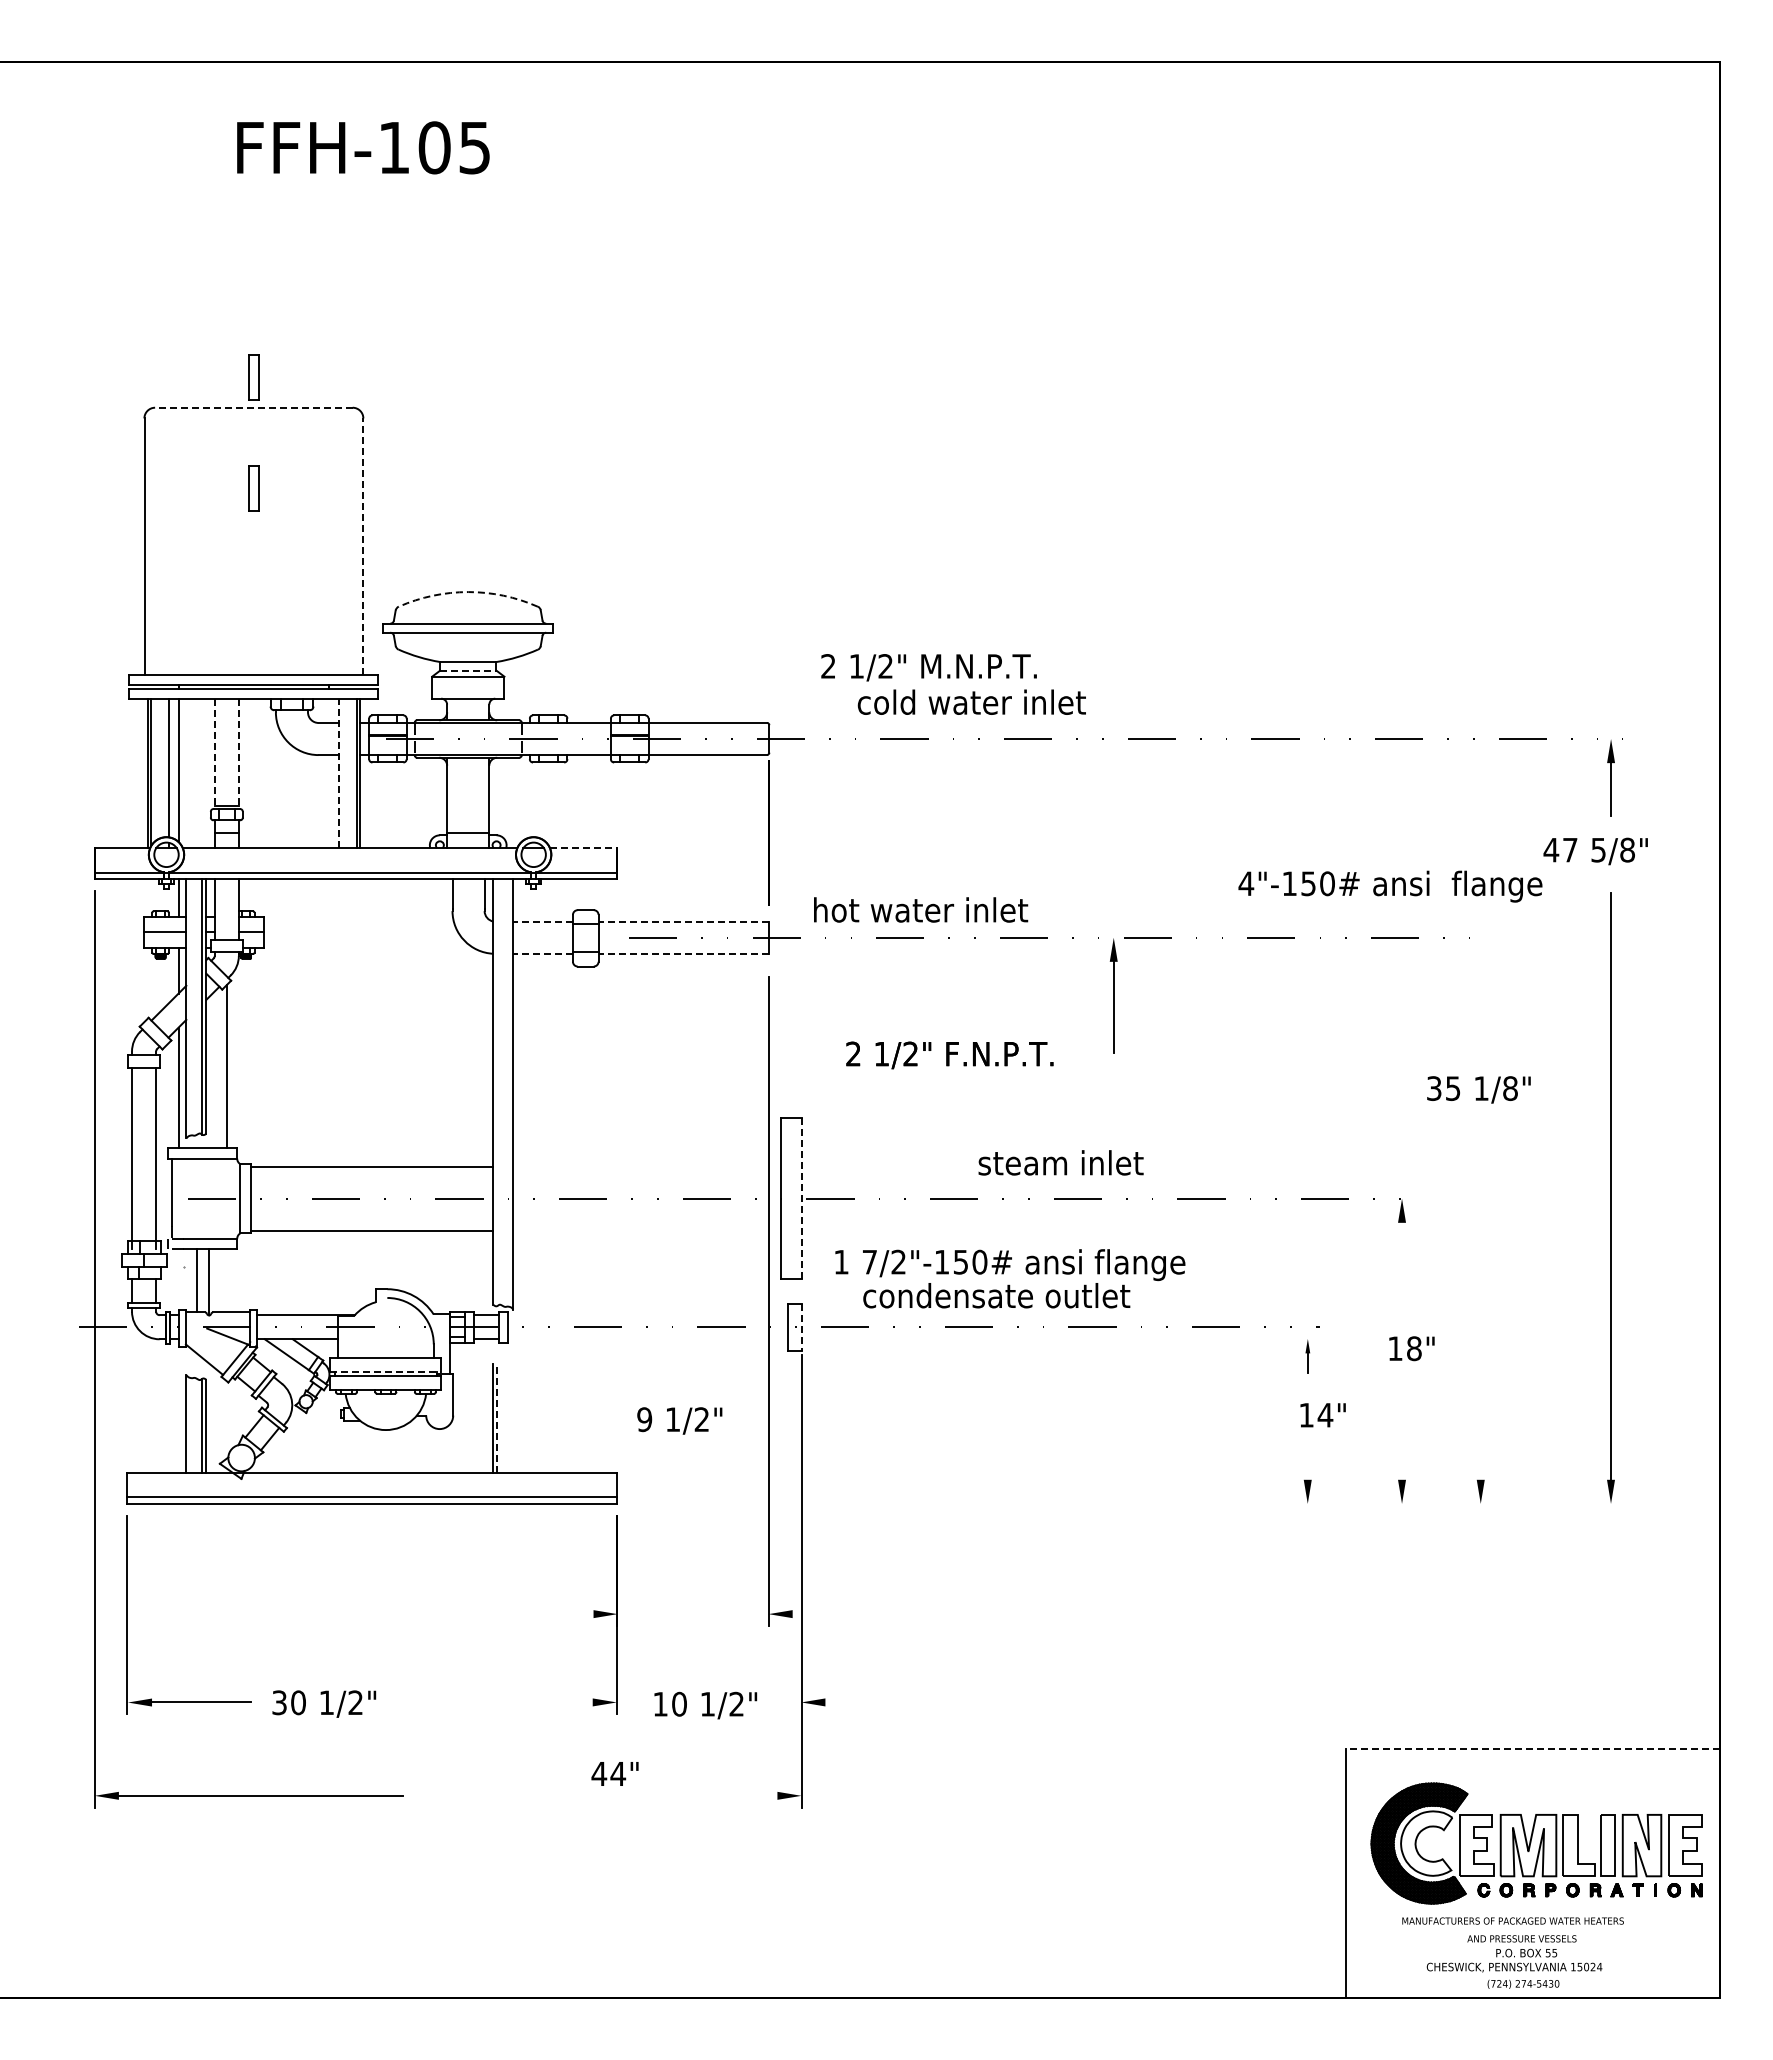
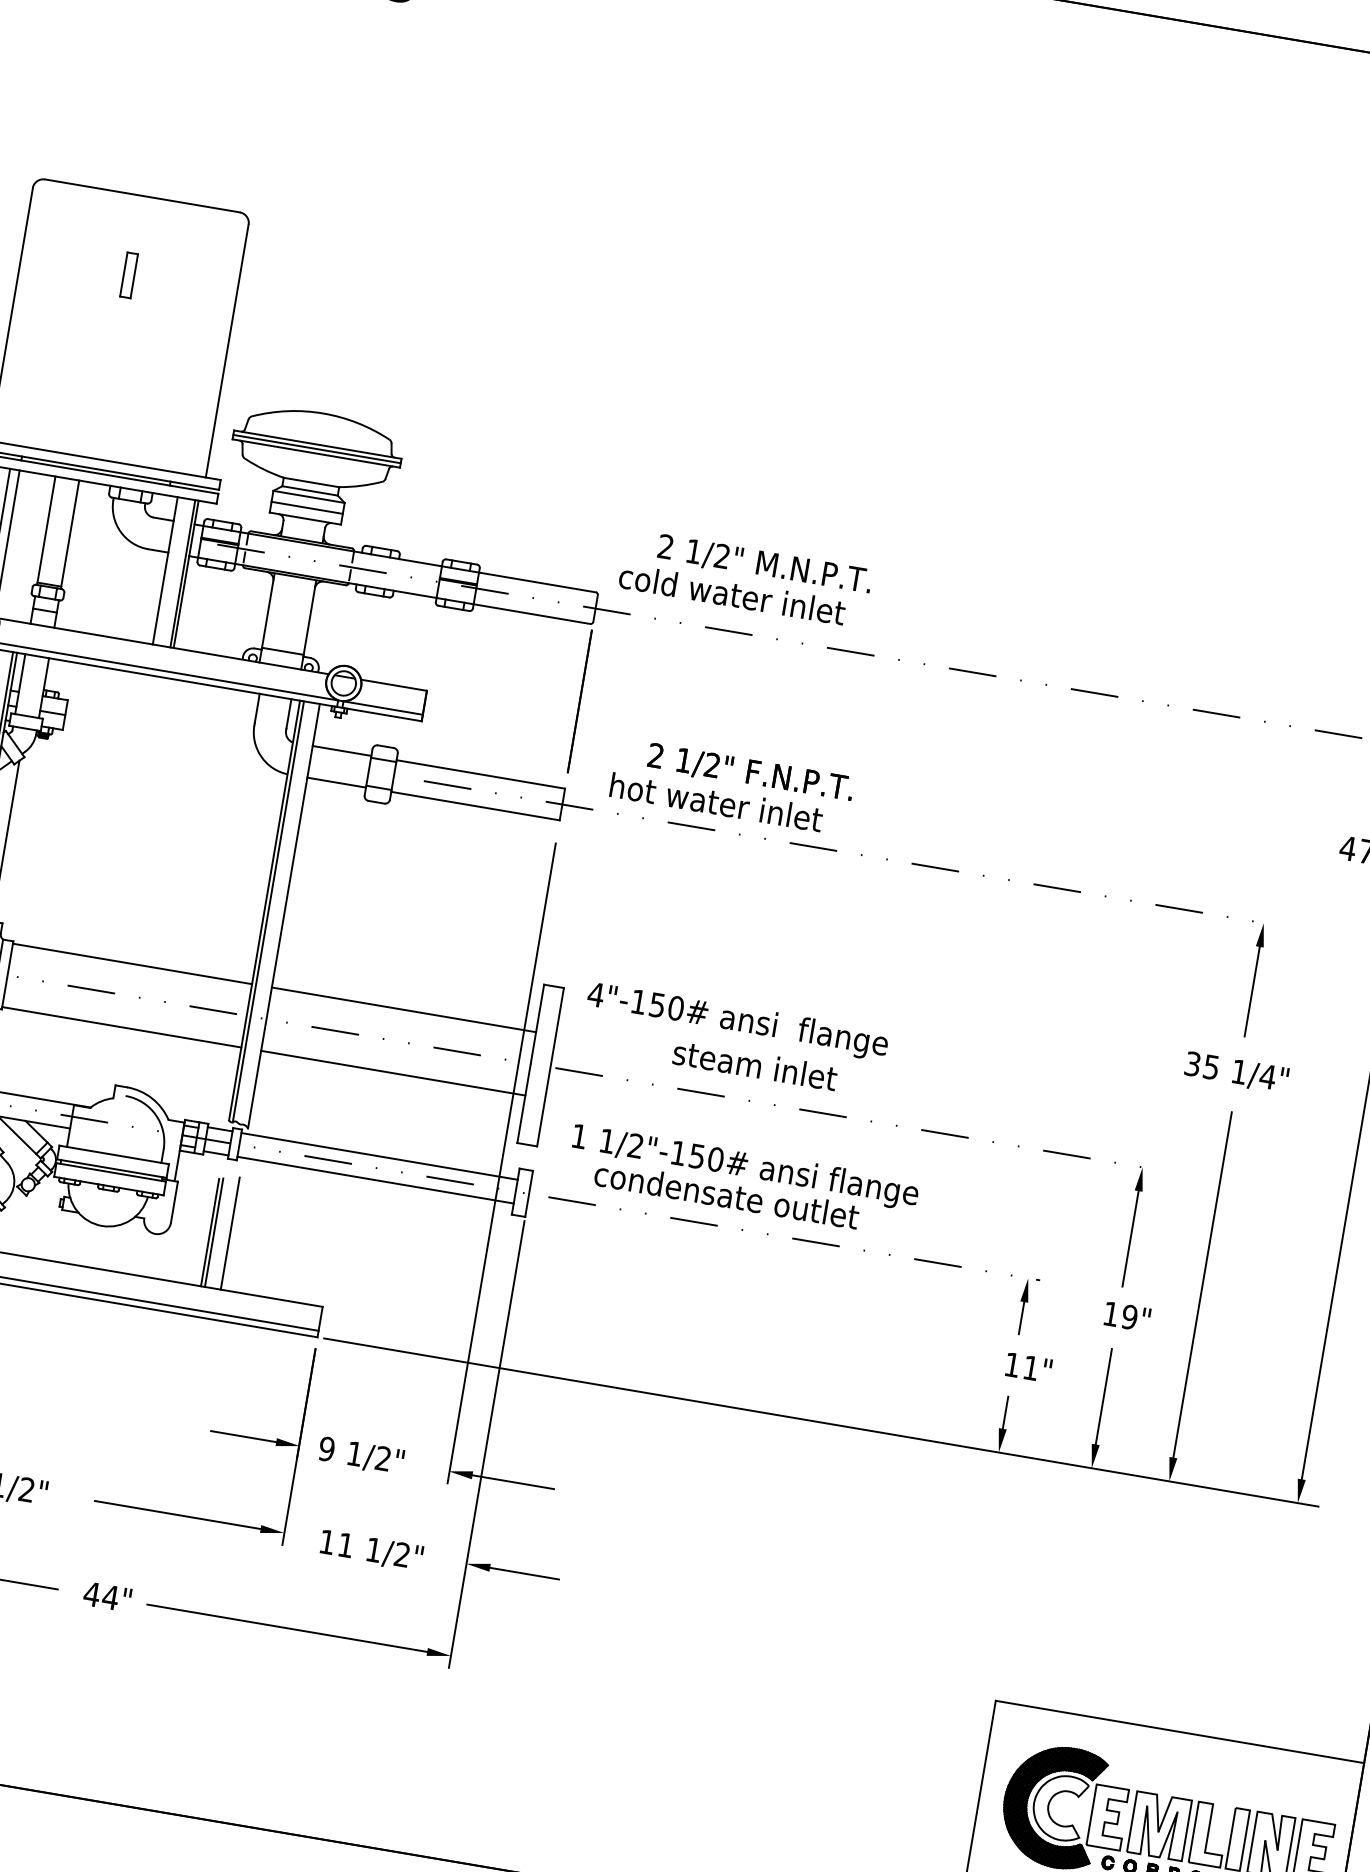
part: (253, 377) -> (147, 166), removed
line: (253, 407) -> (142, 195), dashed -> solid
line: (363, 546) -> (227, 351), dashed -> solid
arc: (468, 592) -> (323, 413), dashed -> solid
line: (468, 628) -> (317, 449), added
line: (468, 670) -> (310, 490), dashed -> solid
line: (468, 687) -> (307, 507), added
text: (971, 701) -> (732, 593), moved
line: (214, 754) -> (45, 531), dashed -> solid
line: (238, 754) -> (69, 535), dashed -> solid
line: (338, 773) -> (164, 570), dashed -> solid
line: (583, 848) -> (393, 685), dashed -> solid
text: (1390, 886) -> (737, 1021), moved
line: (543, 921) -> (342, 750), dashed -> solid
line: (683, 921) -> (480, 774), dashed -> solid
line: (543, 953) -> (337, 782), dashed -> solid
line: (683, 953) -> (475, 805), dashed -> solid
part: (1113, 995) -> (1253, 980), moved
text: (949, 1055) -> (750, 773), moved
text: (1510, 1088) -> (1267, 1076), 1/8" -> 1/4"
line: (497, 1092) -> (268, 911), added
text: (1060, 1162) -> (754, 1064), moved
line: (647, 1166) -> (404, 1009), added
line: (801, 1199) -> (550, 1067), dashed -> solid
line: (647, 1230) -> (393, 1072), added
text: (869, 1262) -> (606, 1141), 7/2"-150# -> 1/2"-150#
line: (1402, 1270) -> (1131, 1238), added
line: (1480, 1304) -> (1202, 1284), added
line: (647, 1315) -> (379, 1156), added
line: (801, 1327) -> (529, 1194), dashed -> solid
line: (647, 1339) -> (375, 1180), added
text: (1413, 1348) -> (1128, 1316), 18" -> 19"
part: (1307, 1356) -> (1023, 1307), size x1.67
line: (386, 1371) -> (112, 1168), dashed -> solid
text: (1325, 1415) -> (1031, 1368), 14" -> 11"
line: (513, 1416) -> (230, 1233), added
line: (497, 1417) -> (214, 1232), dashed -> solid
text: (679, 1420) -> (361, 1455), moved
line: (1402, 1431) -> (1104, 1396), added
line: (1307, 1463) -> (1005, 1412), added
line: (1127, 1503) -> (821, 1422), added
line: (560, 1614) -> (243, 1436), added
line: (833, 1614) -> (512, 1482), added
line: (508, 1702) -> (177, 1515), added
line: (860, 1702) -> (524, 1573), added
text: (679, 1703) -> (346, 1544), 10 -> 11
line: (1533, 1749) -> (1180, 1732), dashed -> solid
text: (614, 1773) -> (107, 1596), moved
line: (635, 1795) -> (287, 1627), added

